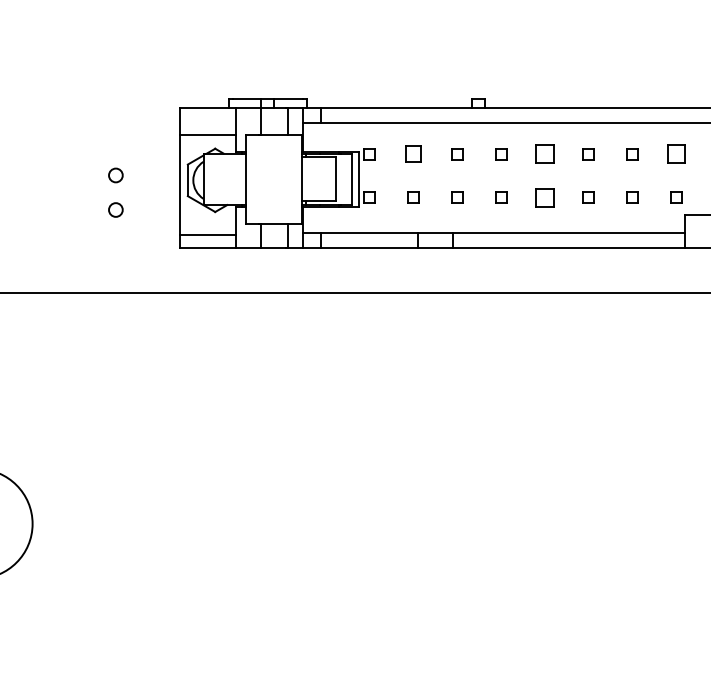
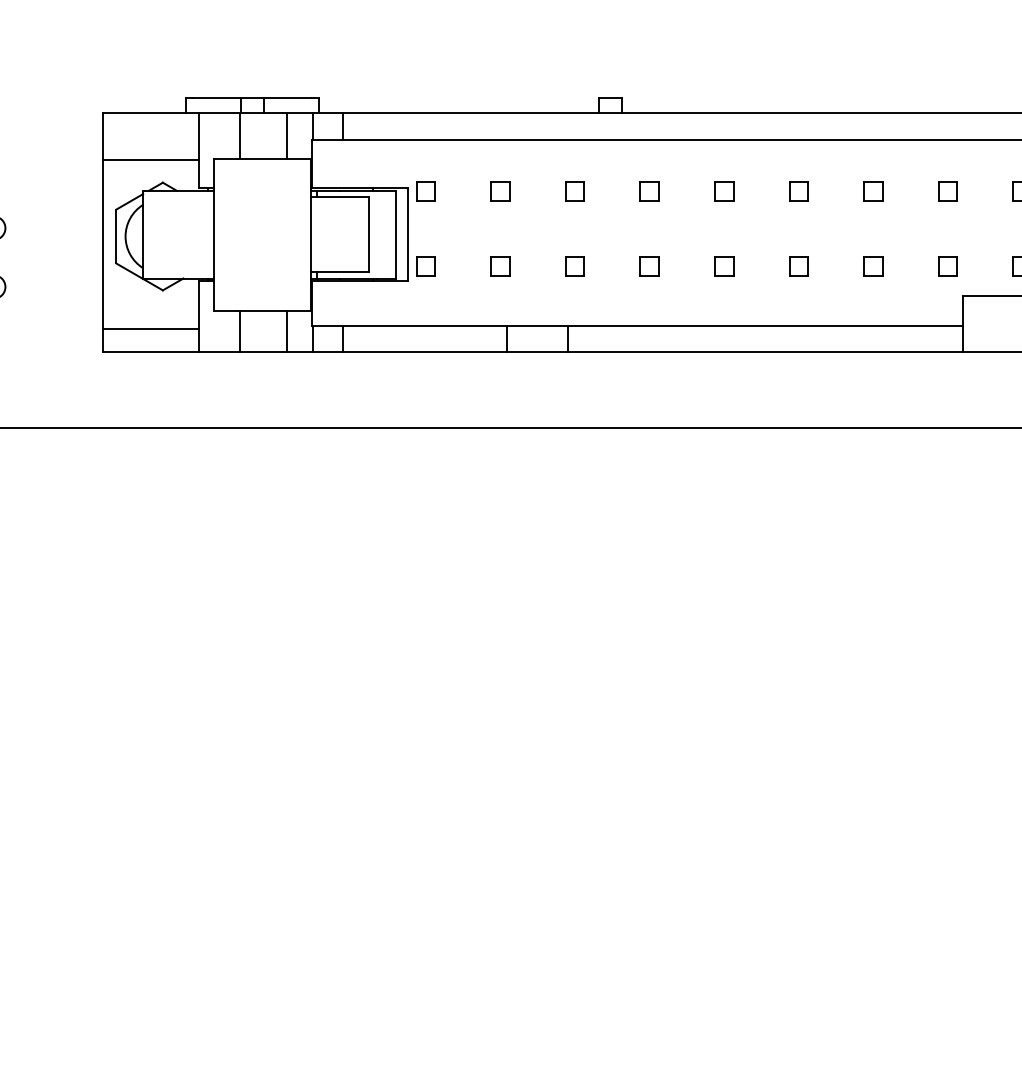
part: (413, 154) -> (500, 192), size x0.71
part: (545, 154) -> (725, 192), size x0.62
part: (676, 154) -> (948, 192), size x0.62
part: (545, 197) -> (725, 265), size x0.62

